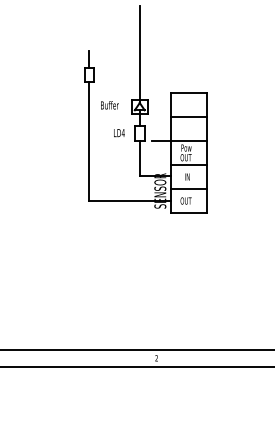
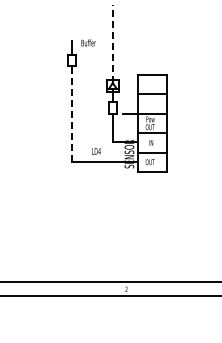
line: (139, 53) -> (112, 43), solid -> dashed
text: (109, 104) -> (88, 42), moved
text: (119, 133) -> (96, 151), moved
line: (89, 141) -> (72, 114), solid -> dashed

